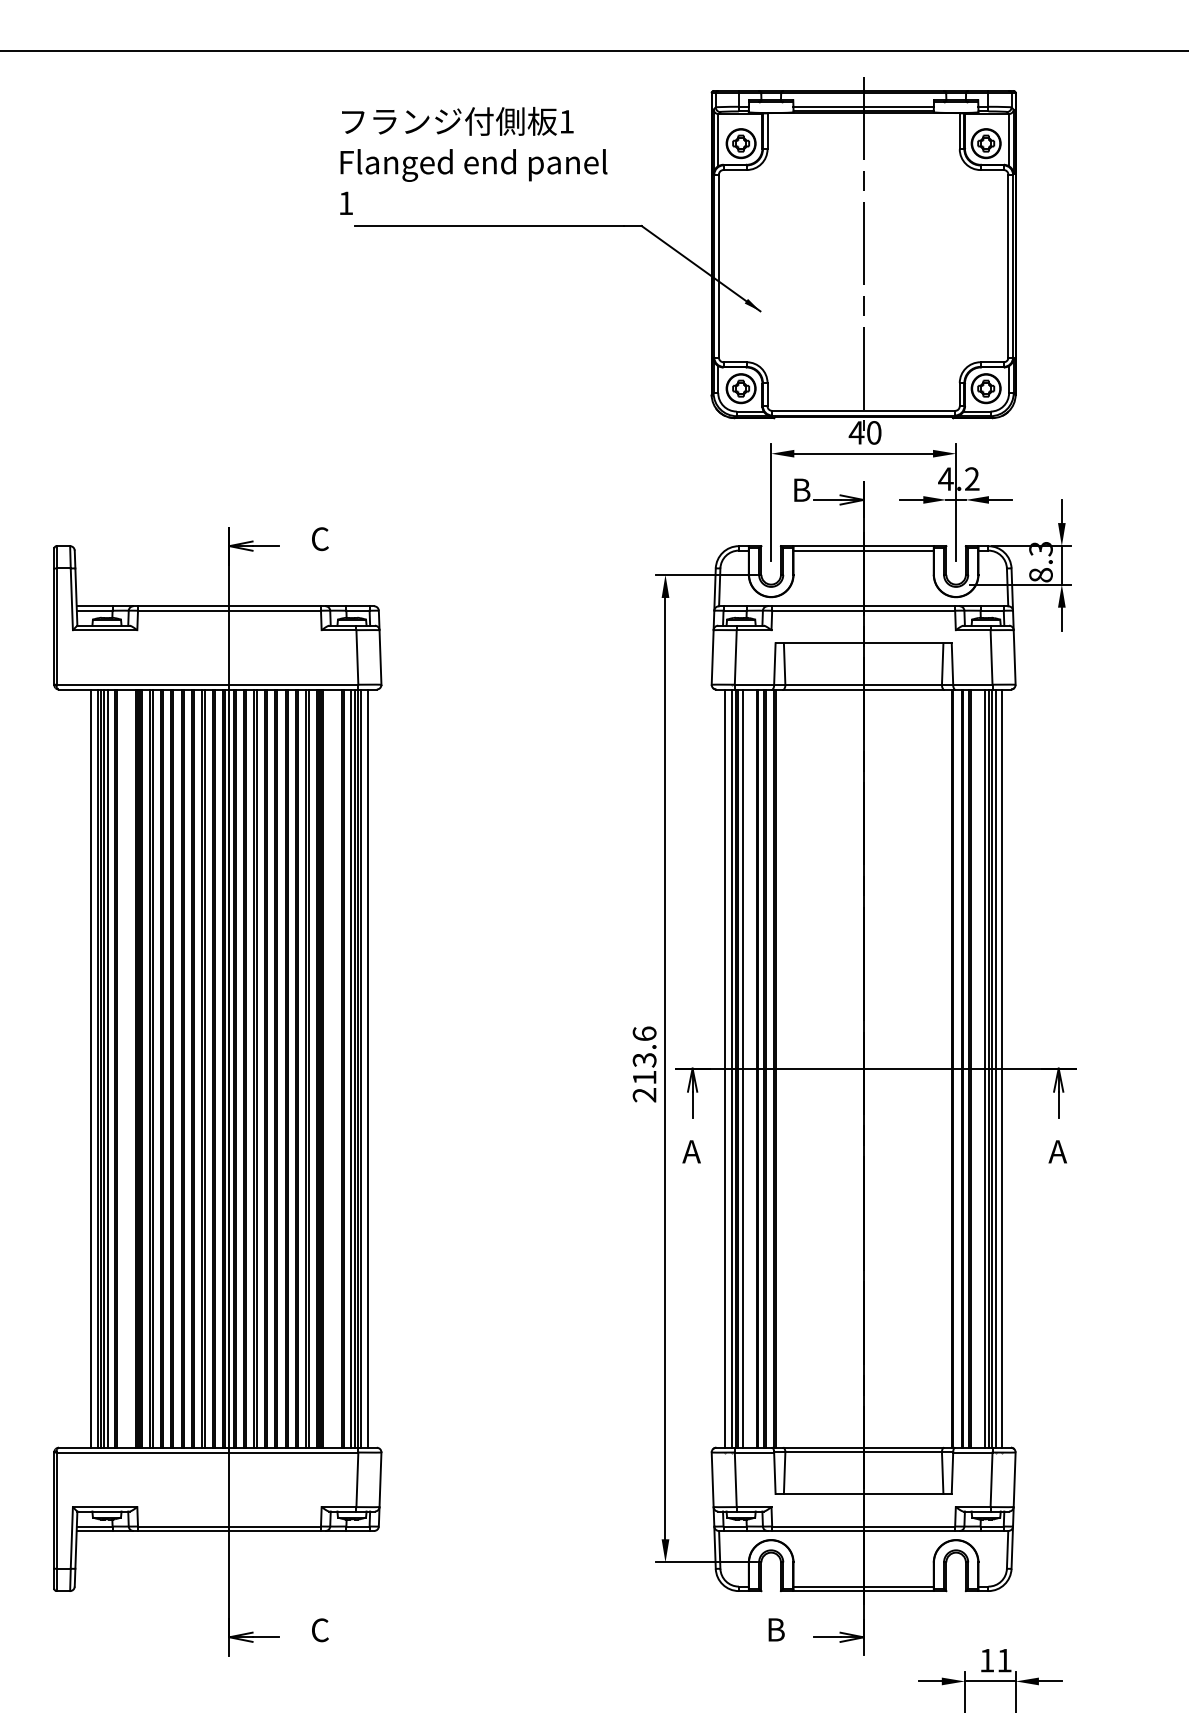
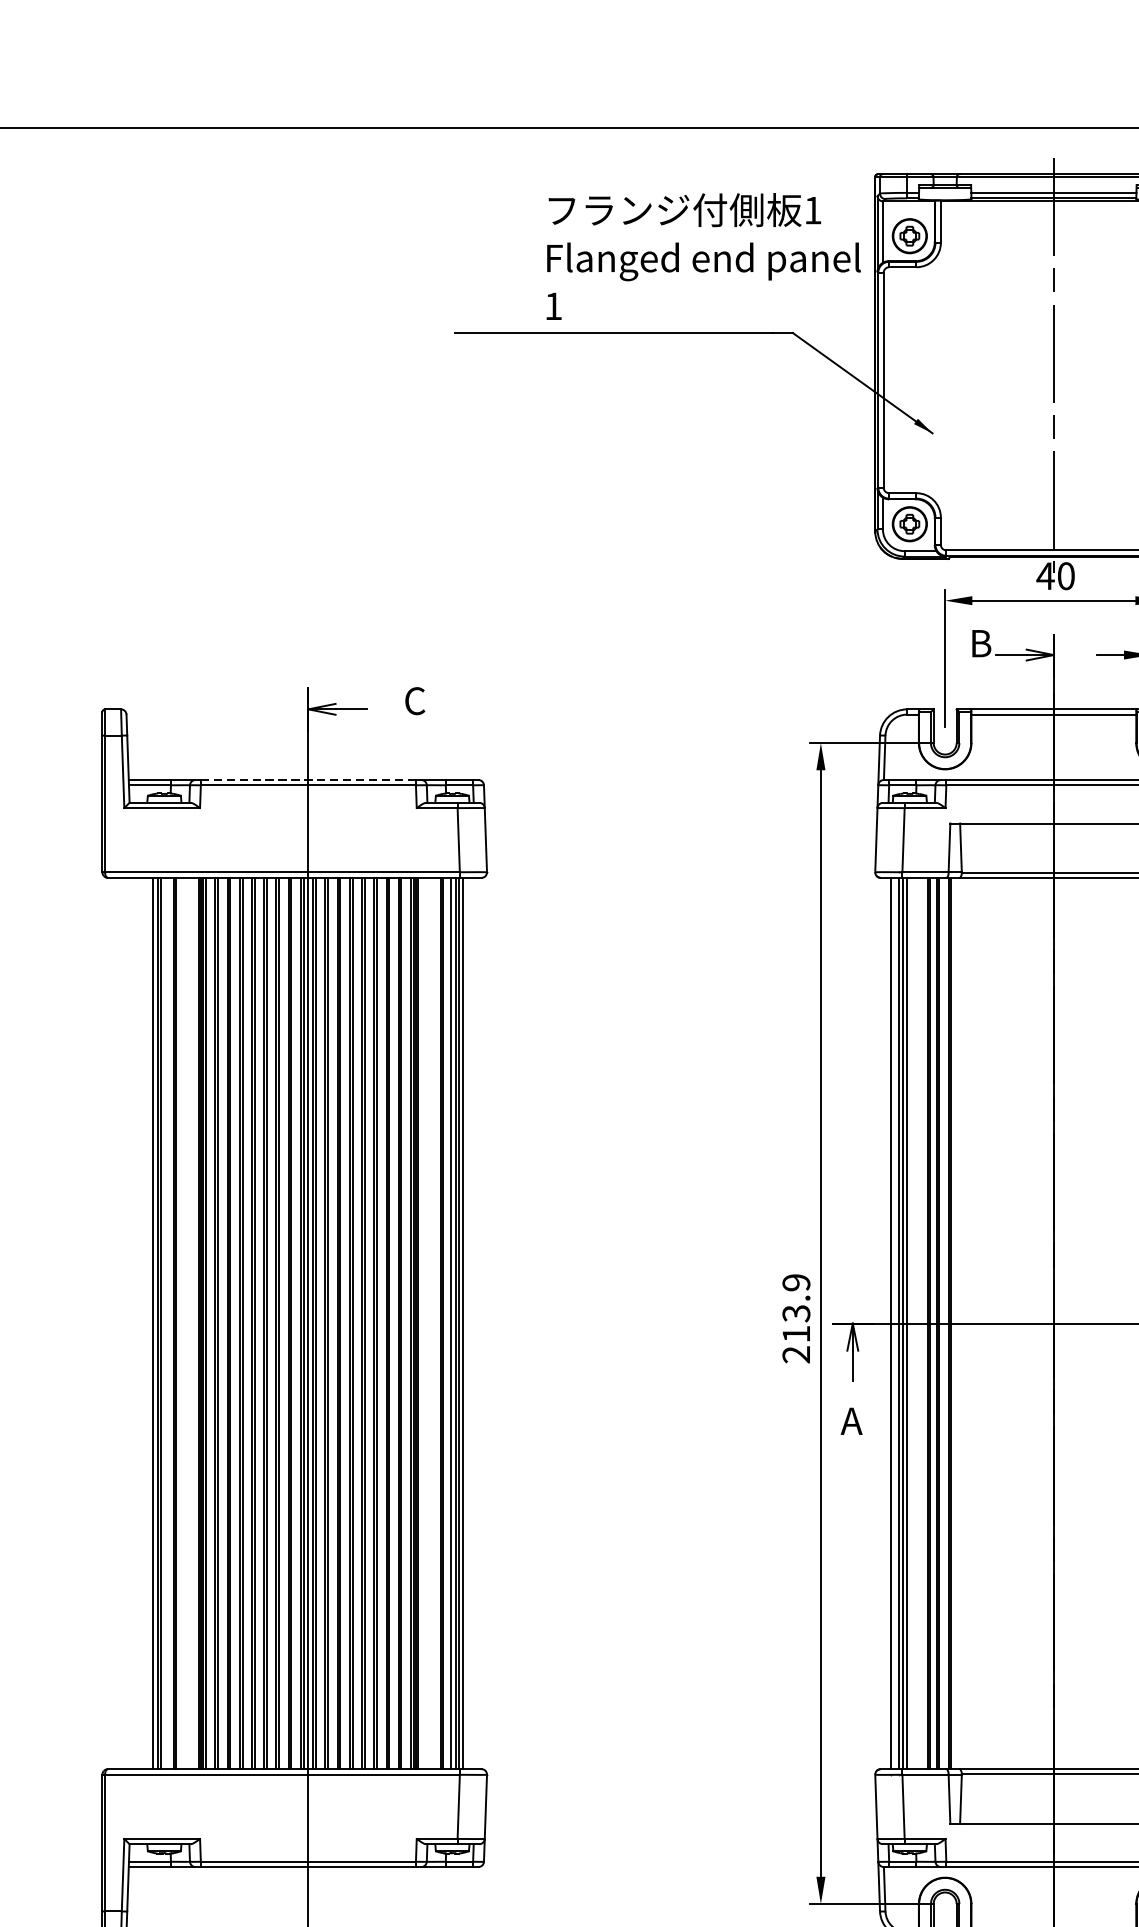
text: (473, 160) -> (703, 256), moved
line: (229, 606) -> (308, 780), solid -> dashed
text: (644, 1033) -> (796, 1282), 213.6 -> 213.9
line: (90, 1068) -> (145, 1323), removed
line: (108, 1068) -> (166, 1323), removed
line: (368, 1068) -> (471, 1323), removed
line: (742, 1068) -> (911, 1323), removed

